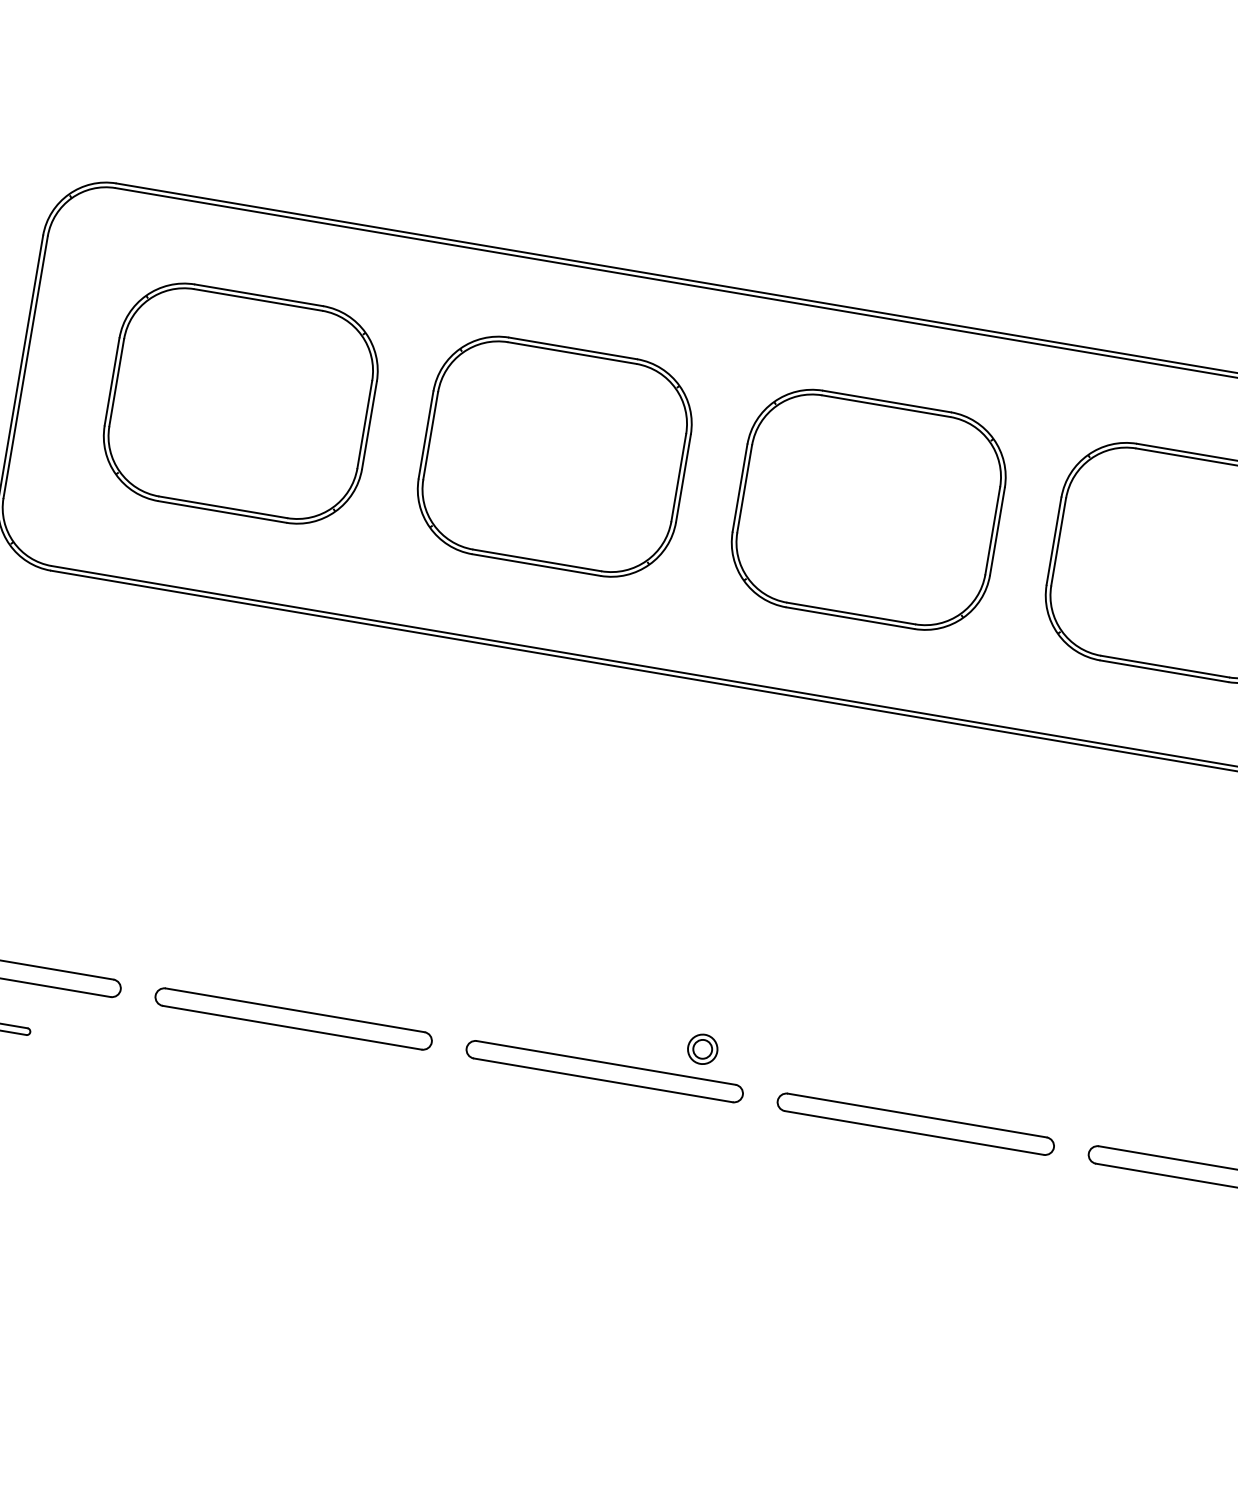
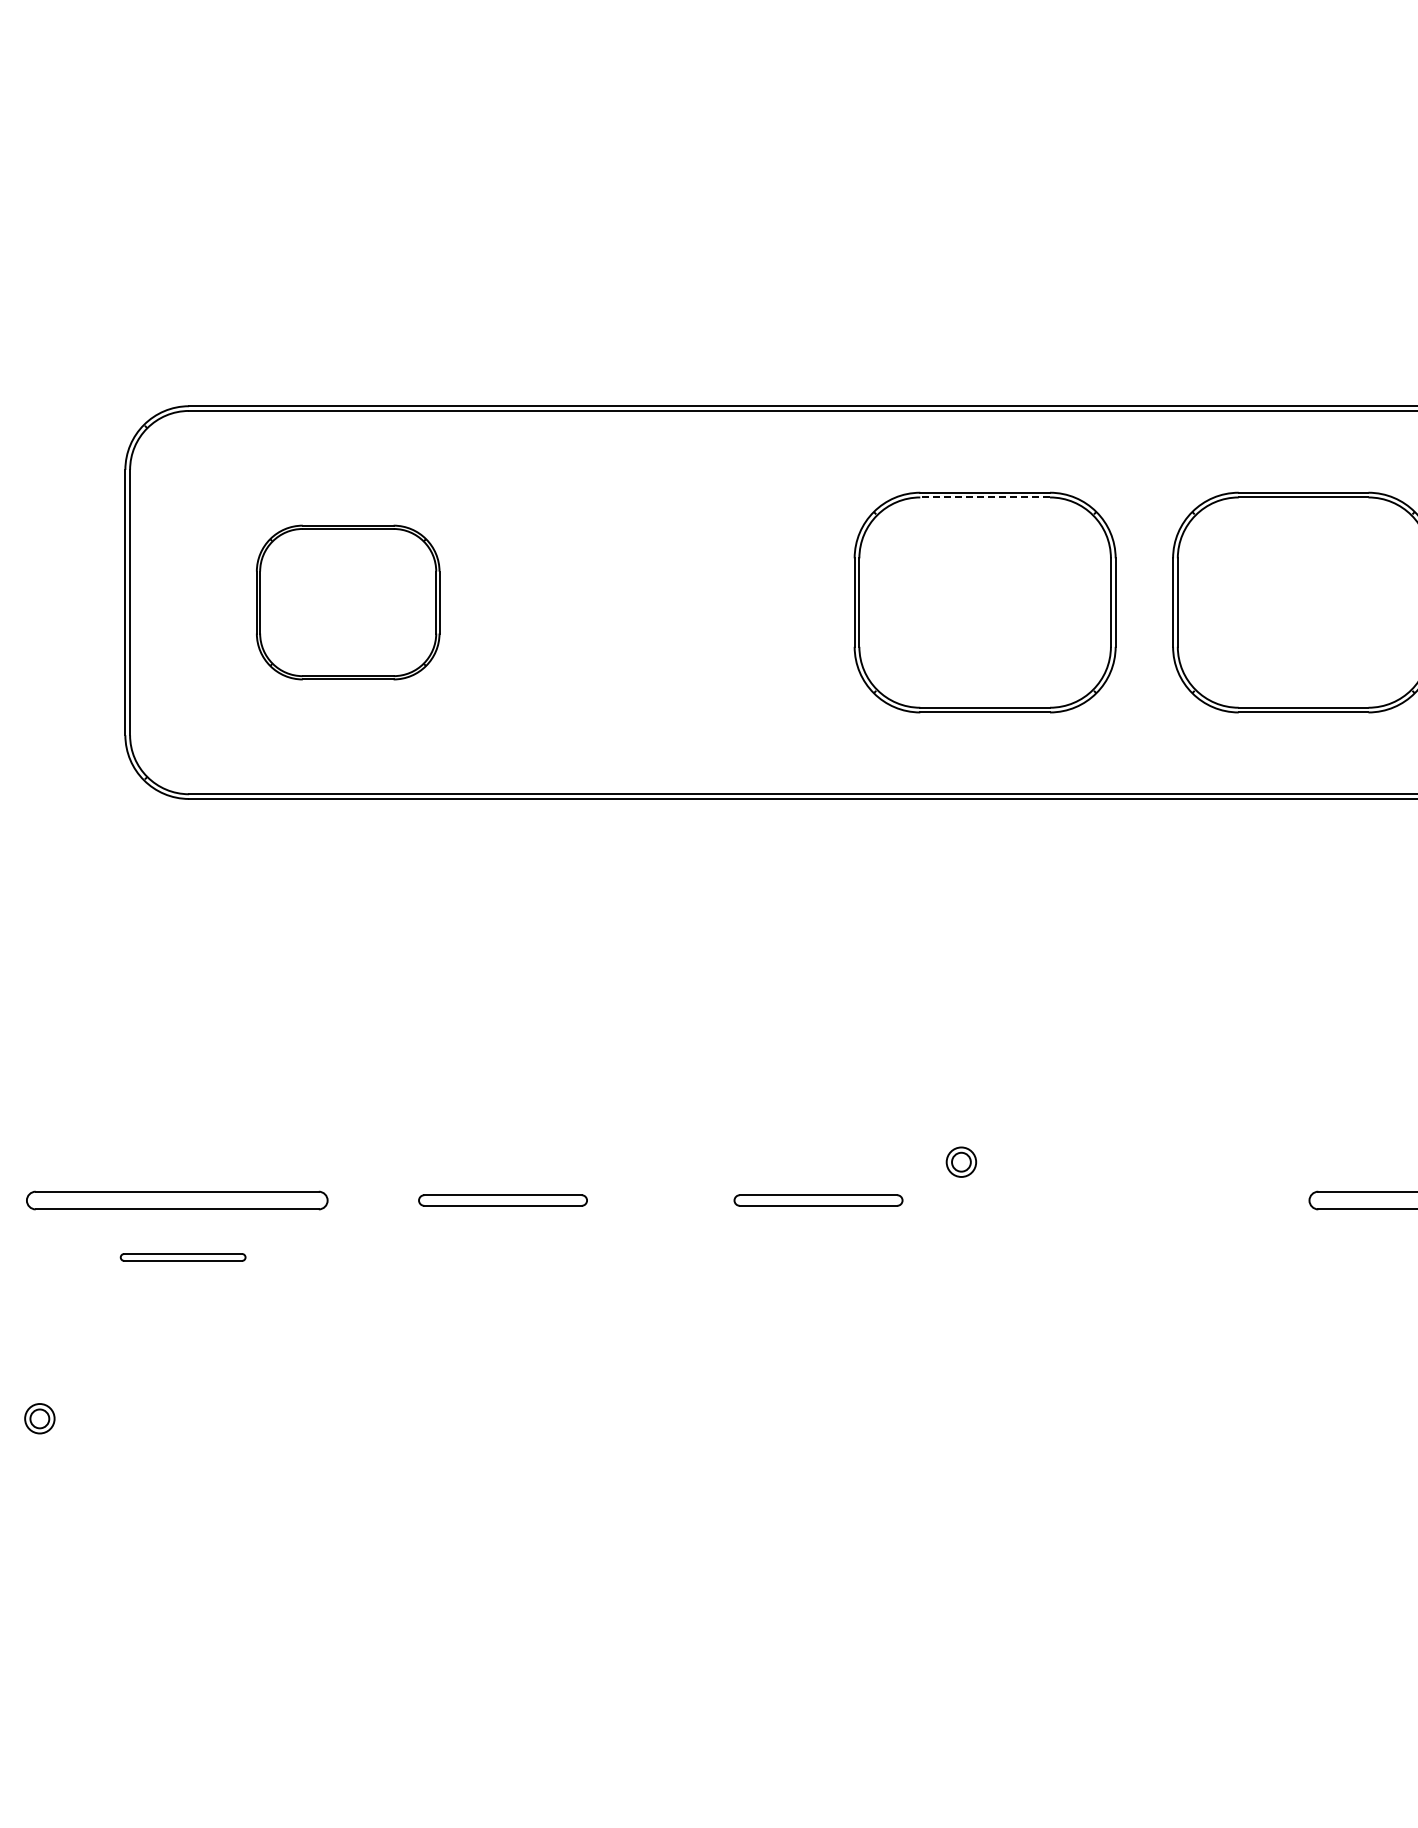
part: (240, 403) -> (347, 602), size x0.7
line: (886, 406) -> (985, 497), solid -> dashed
part: (554, 456) -> (666, 602), removed
part: (293, 1018) -> (502, 1200), size x0.6
part: (702, 1048) -> (961, 1161), moved
part: (604, 1071) -> (818, 1200), size x0.6
part: (915, 1124) -> (1133, 1200), removed

